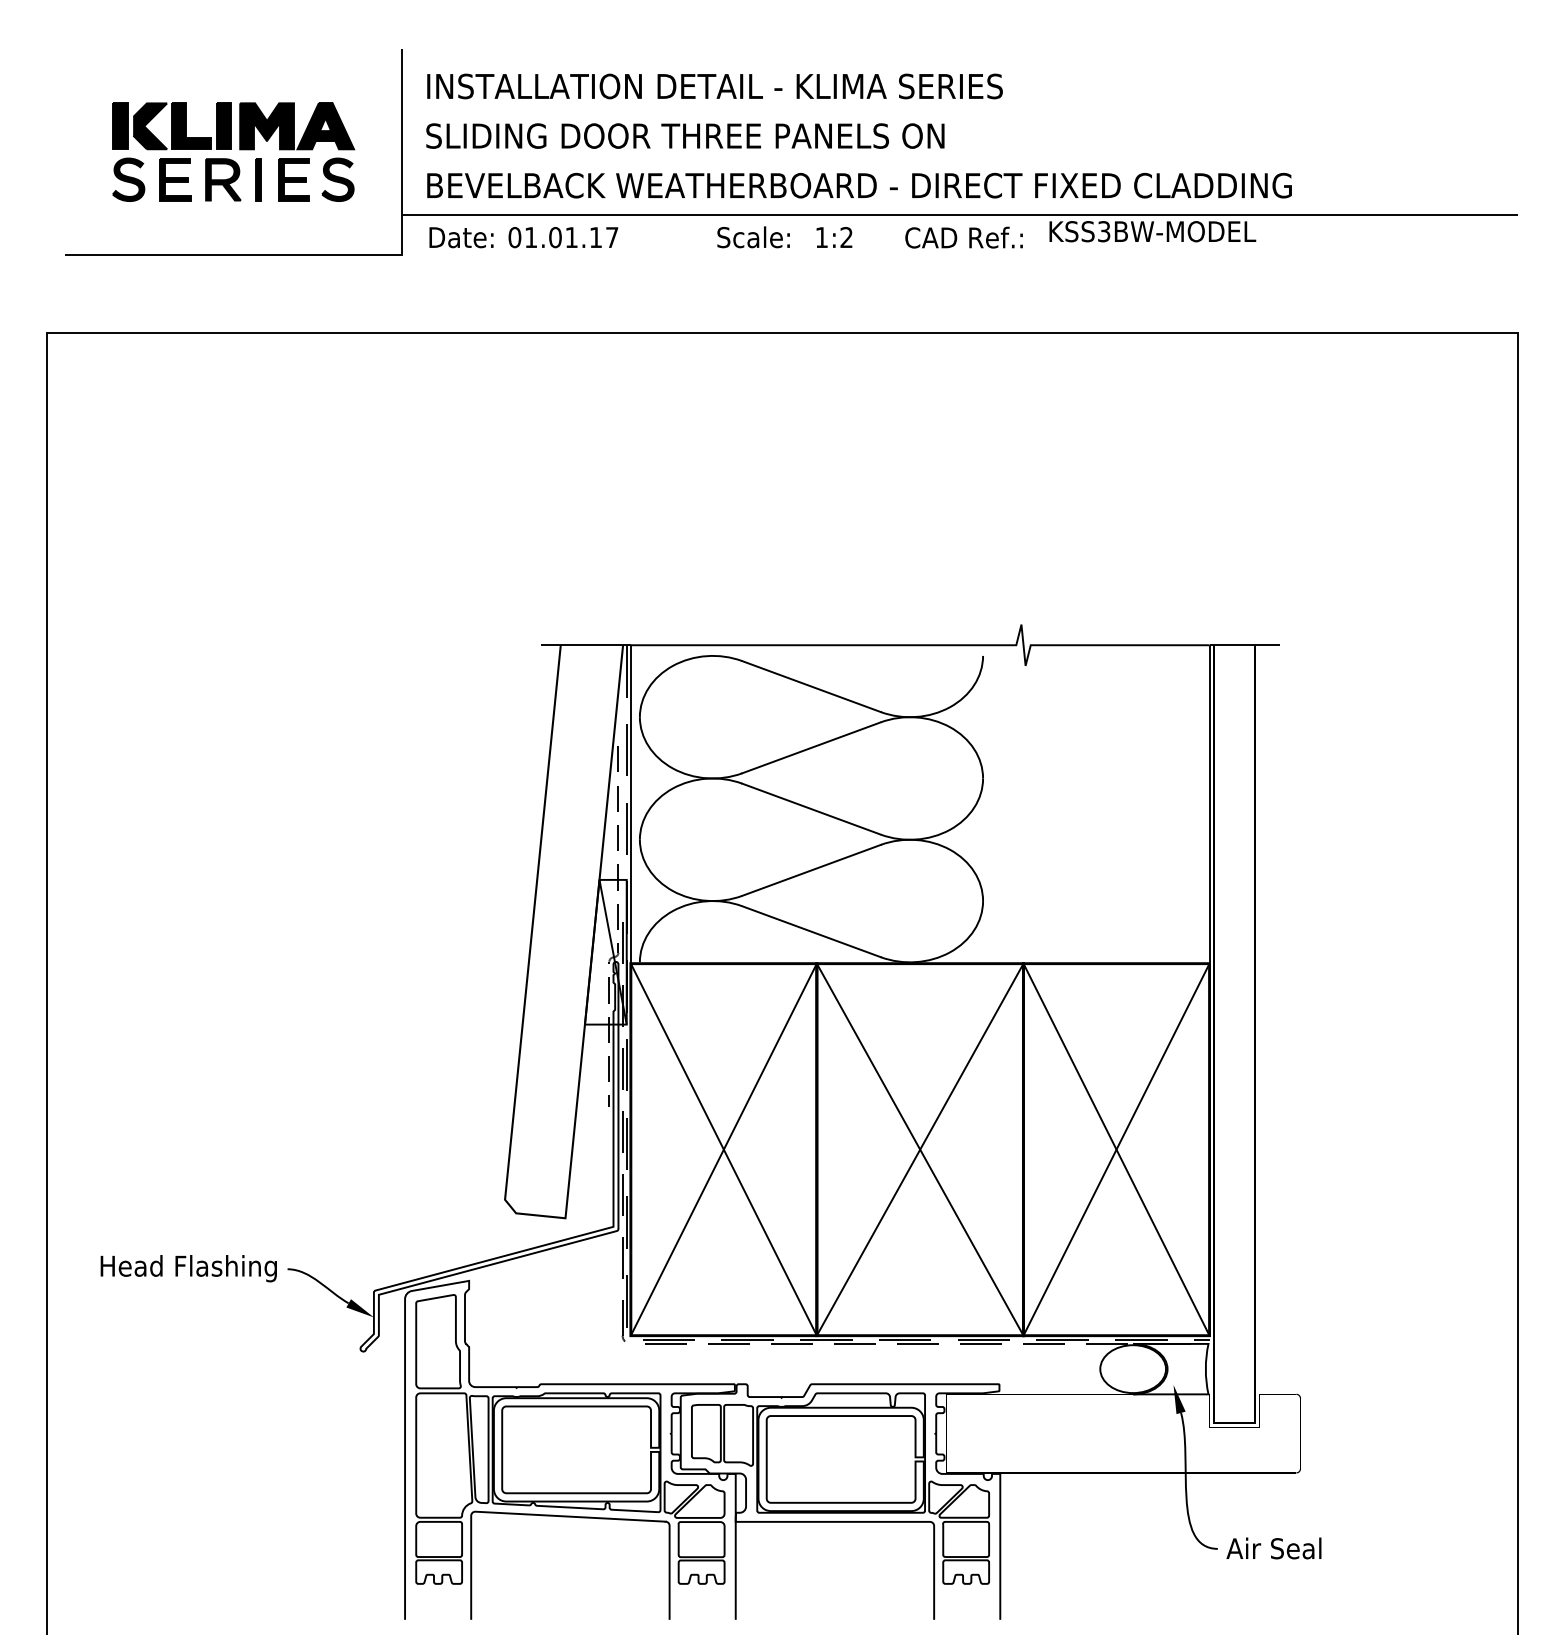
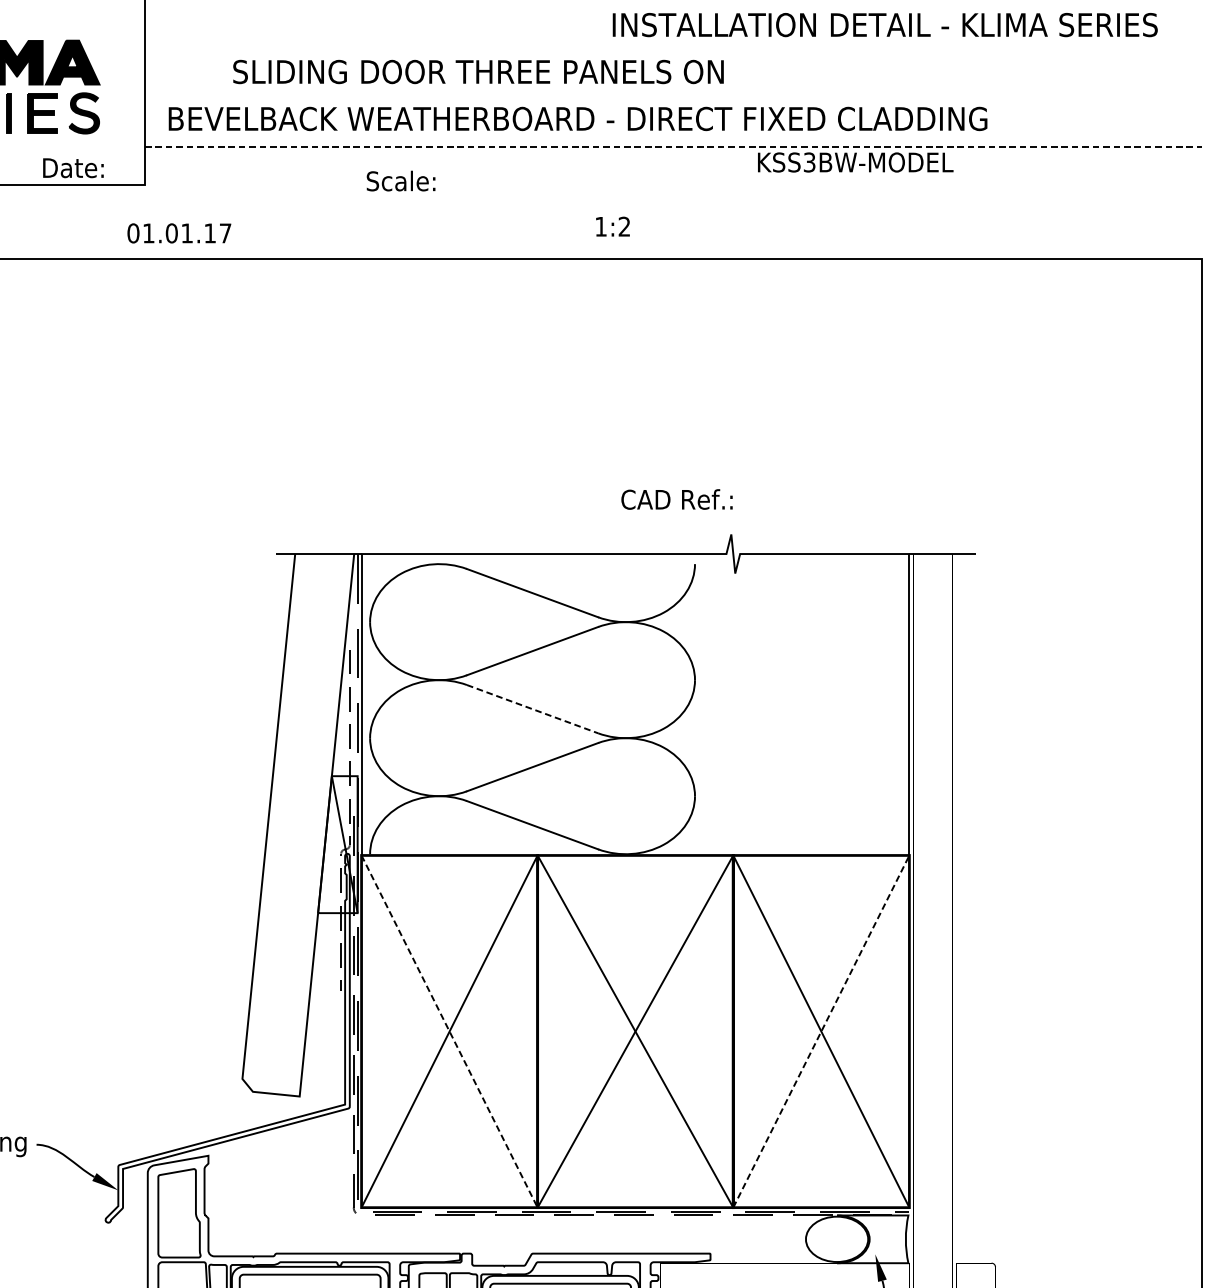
text: (714, 86) -> (884, 25), moved
text: (685, 135) -> (478, 71), moved
line: (960, 214) -> (673, 146), solid -> dashed
text: (461, 237) -> (73, 168), moved
text: (563, 237) -> (179, 233), moved
text: (753, 237) -> (400, 181), moved
text: (834, 237) -> (613, 226), moved
text: (963, 237) -> (676, 499), moved
line: (811, 809) -> (532, 709), solid -> dashed
line: (723, 1149) -> (449, 1031), solid -> dashed
line: (1116, 1149) -> (821, 1031), solid -> dashed

